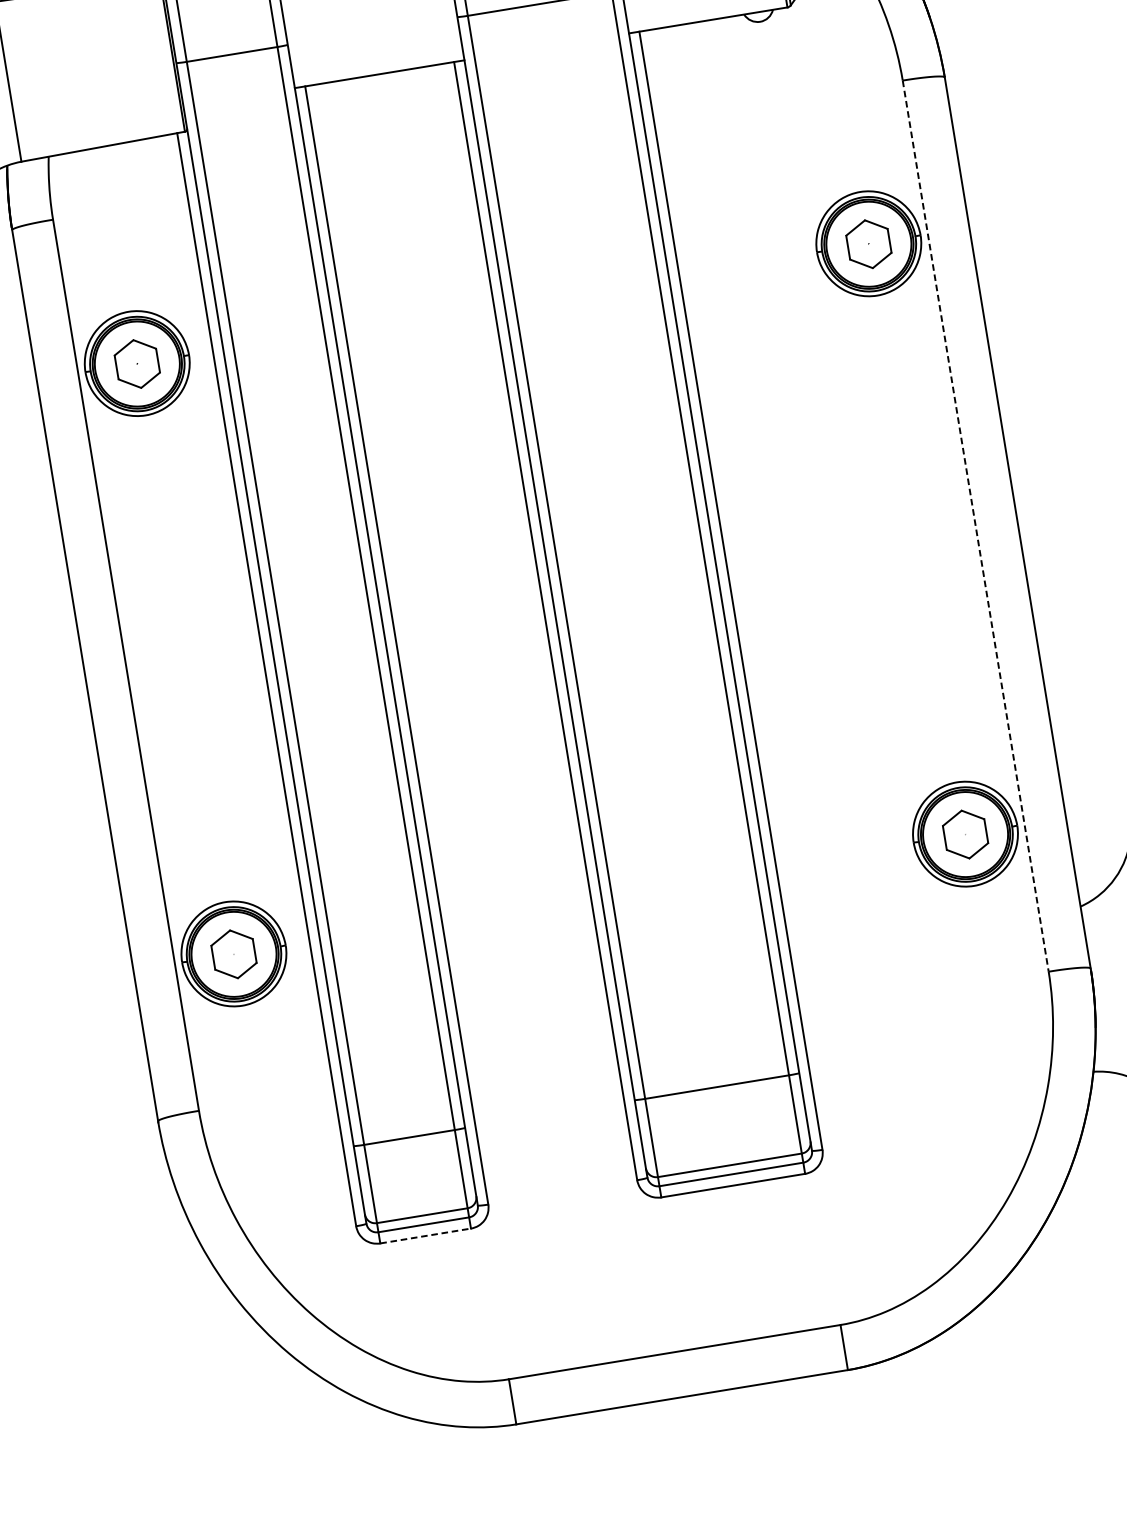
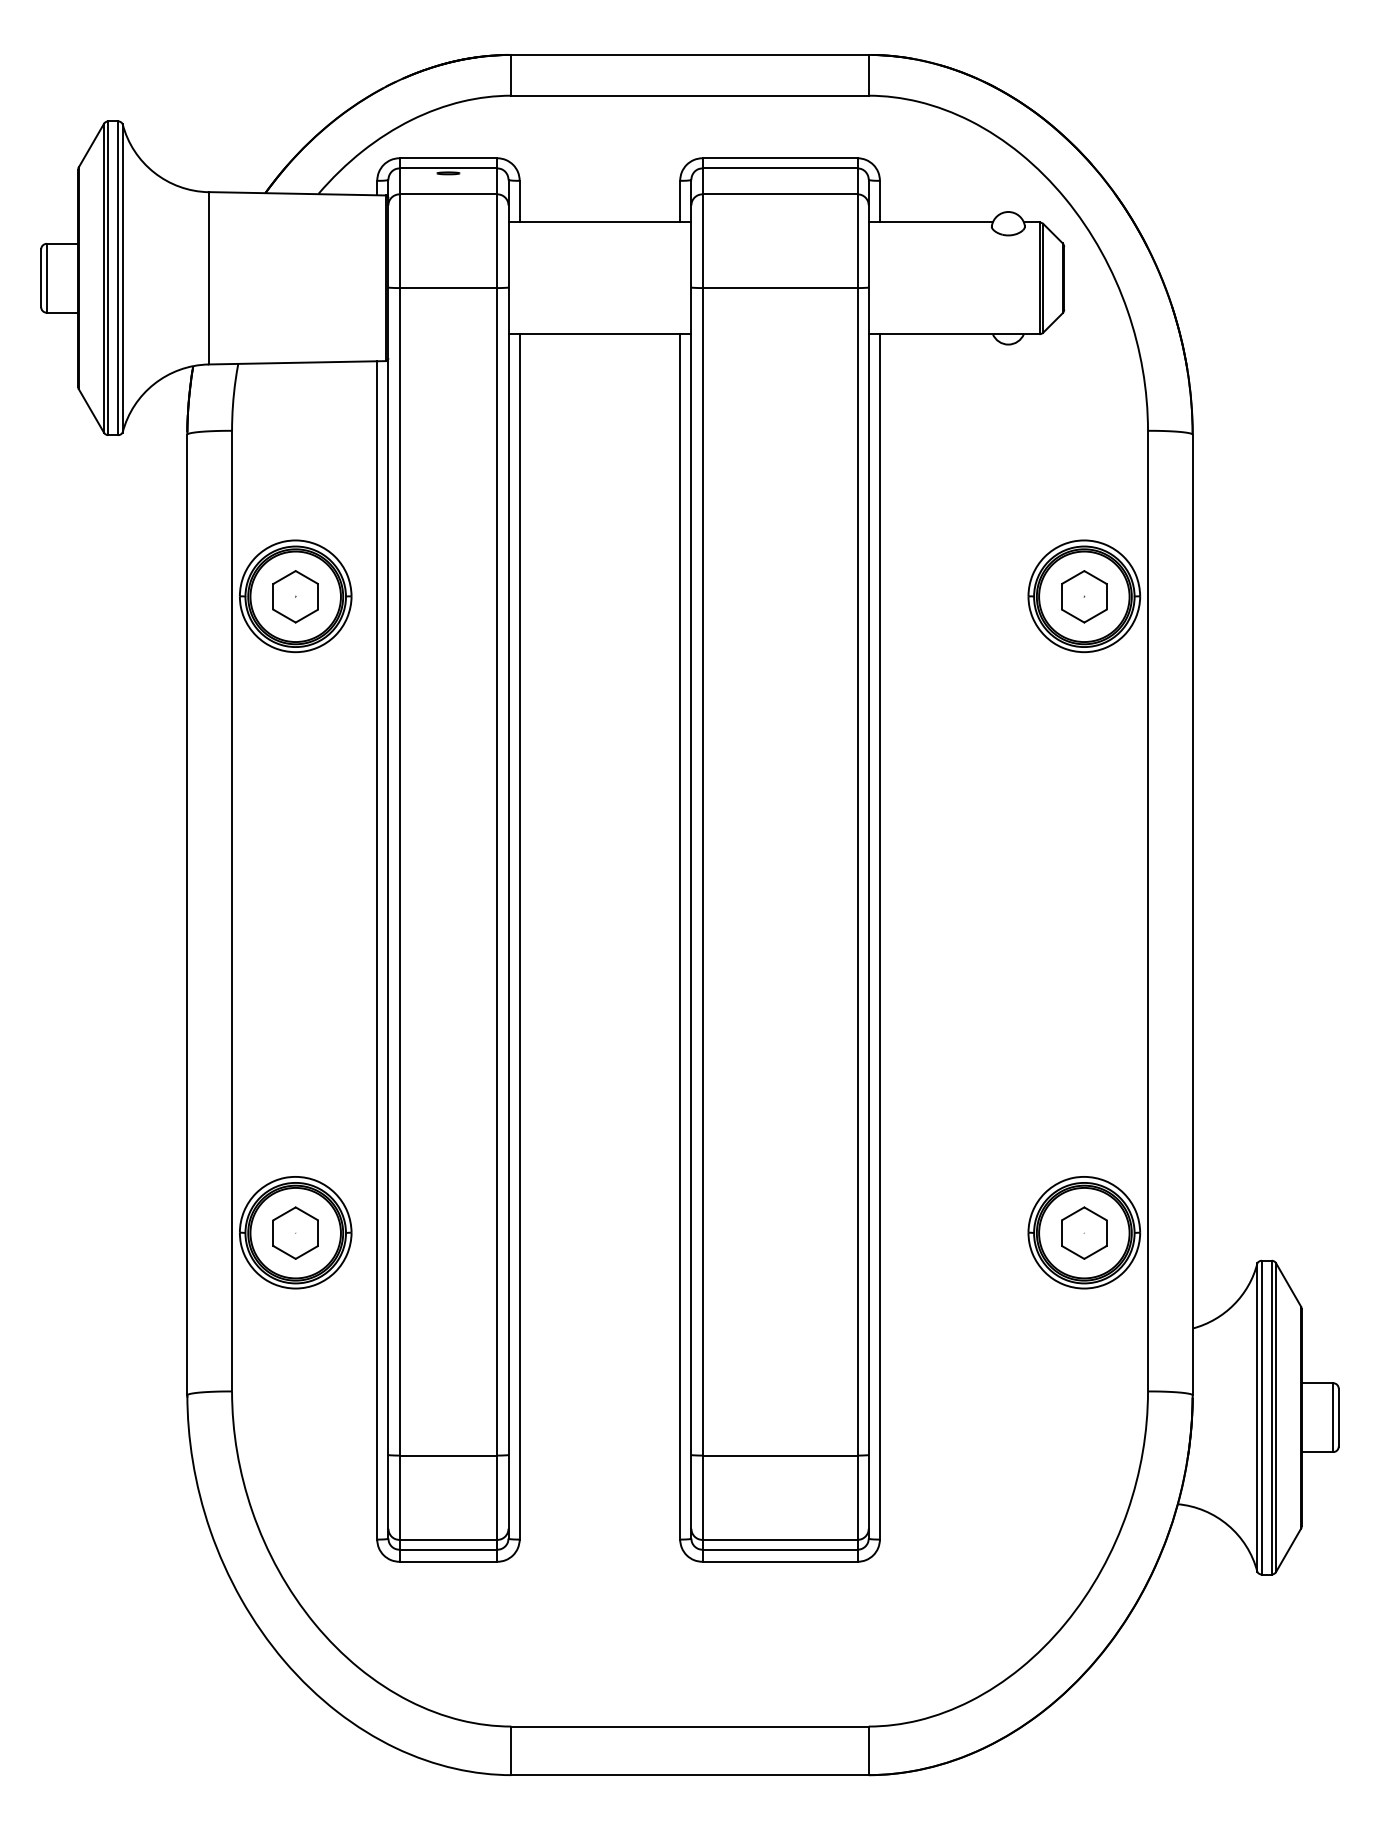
line: (976, 526) -> (1148, 911), dashed -> solid
line: (425, 1235) -> (448, 1561), dashed -> solid

